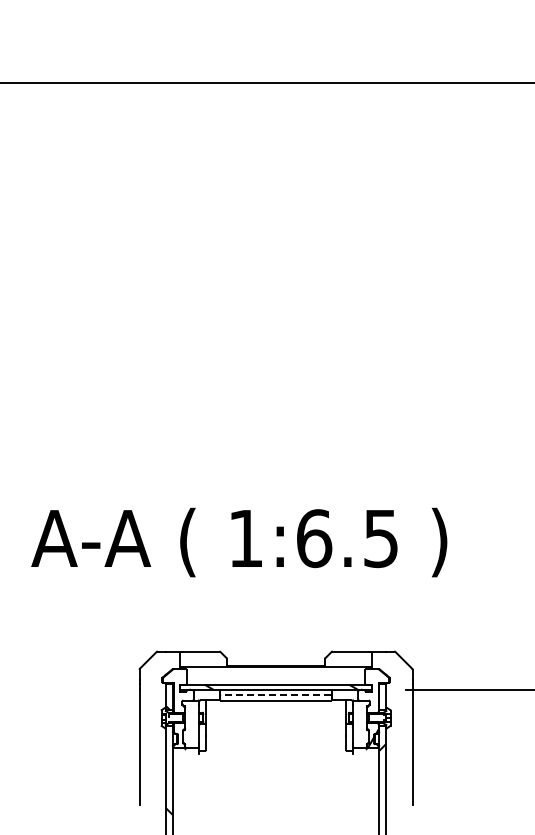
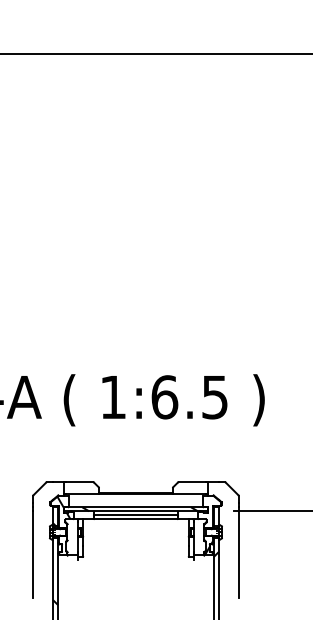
hatch: (180, 685) -> (64, 507), added
line: (276, 694) -> (136, 514), dashed -> solid

